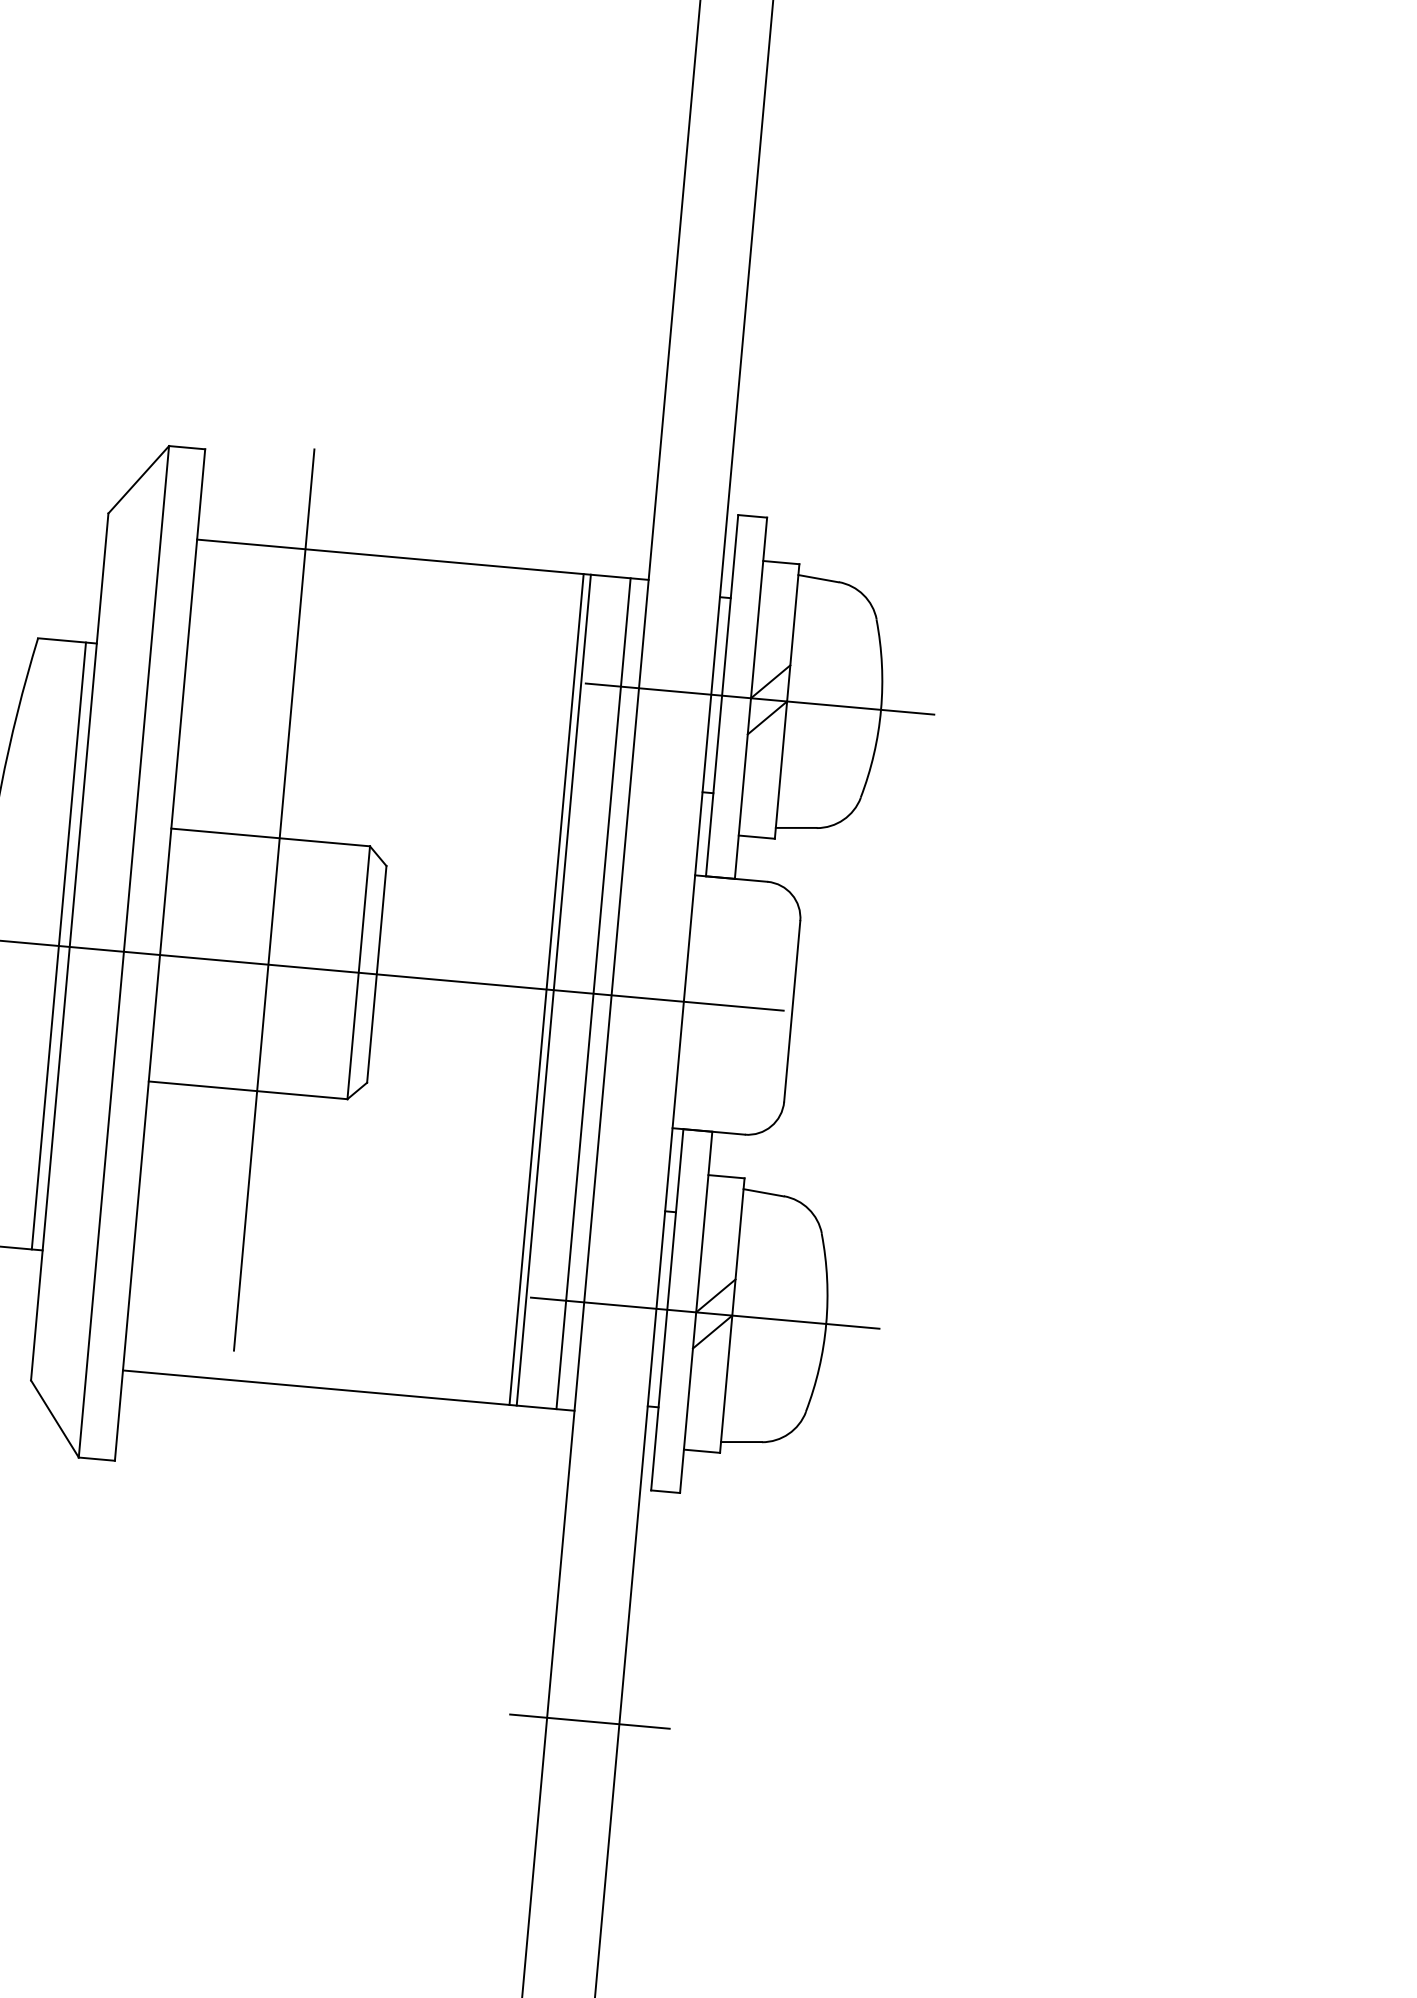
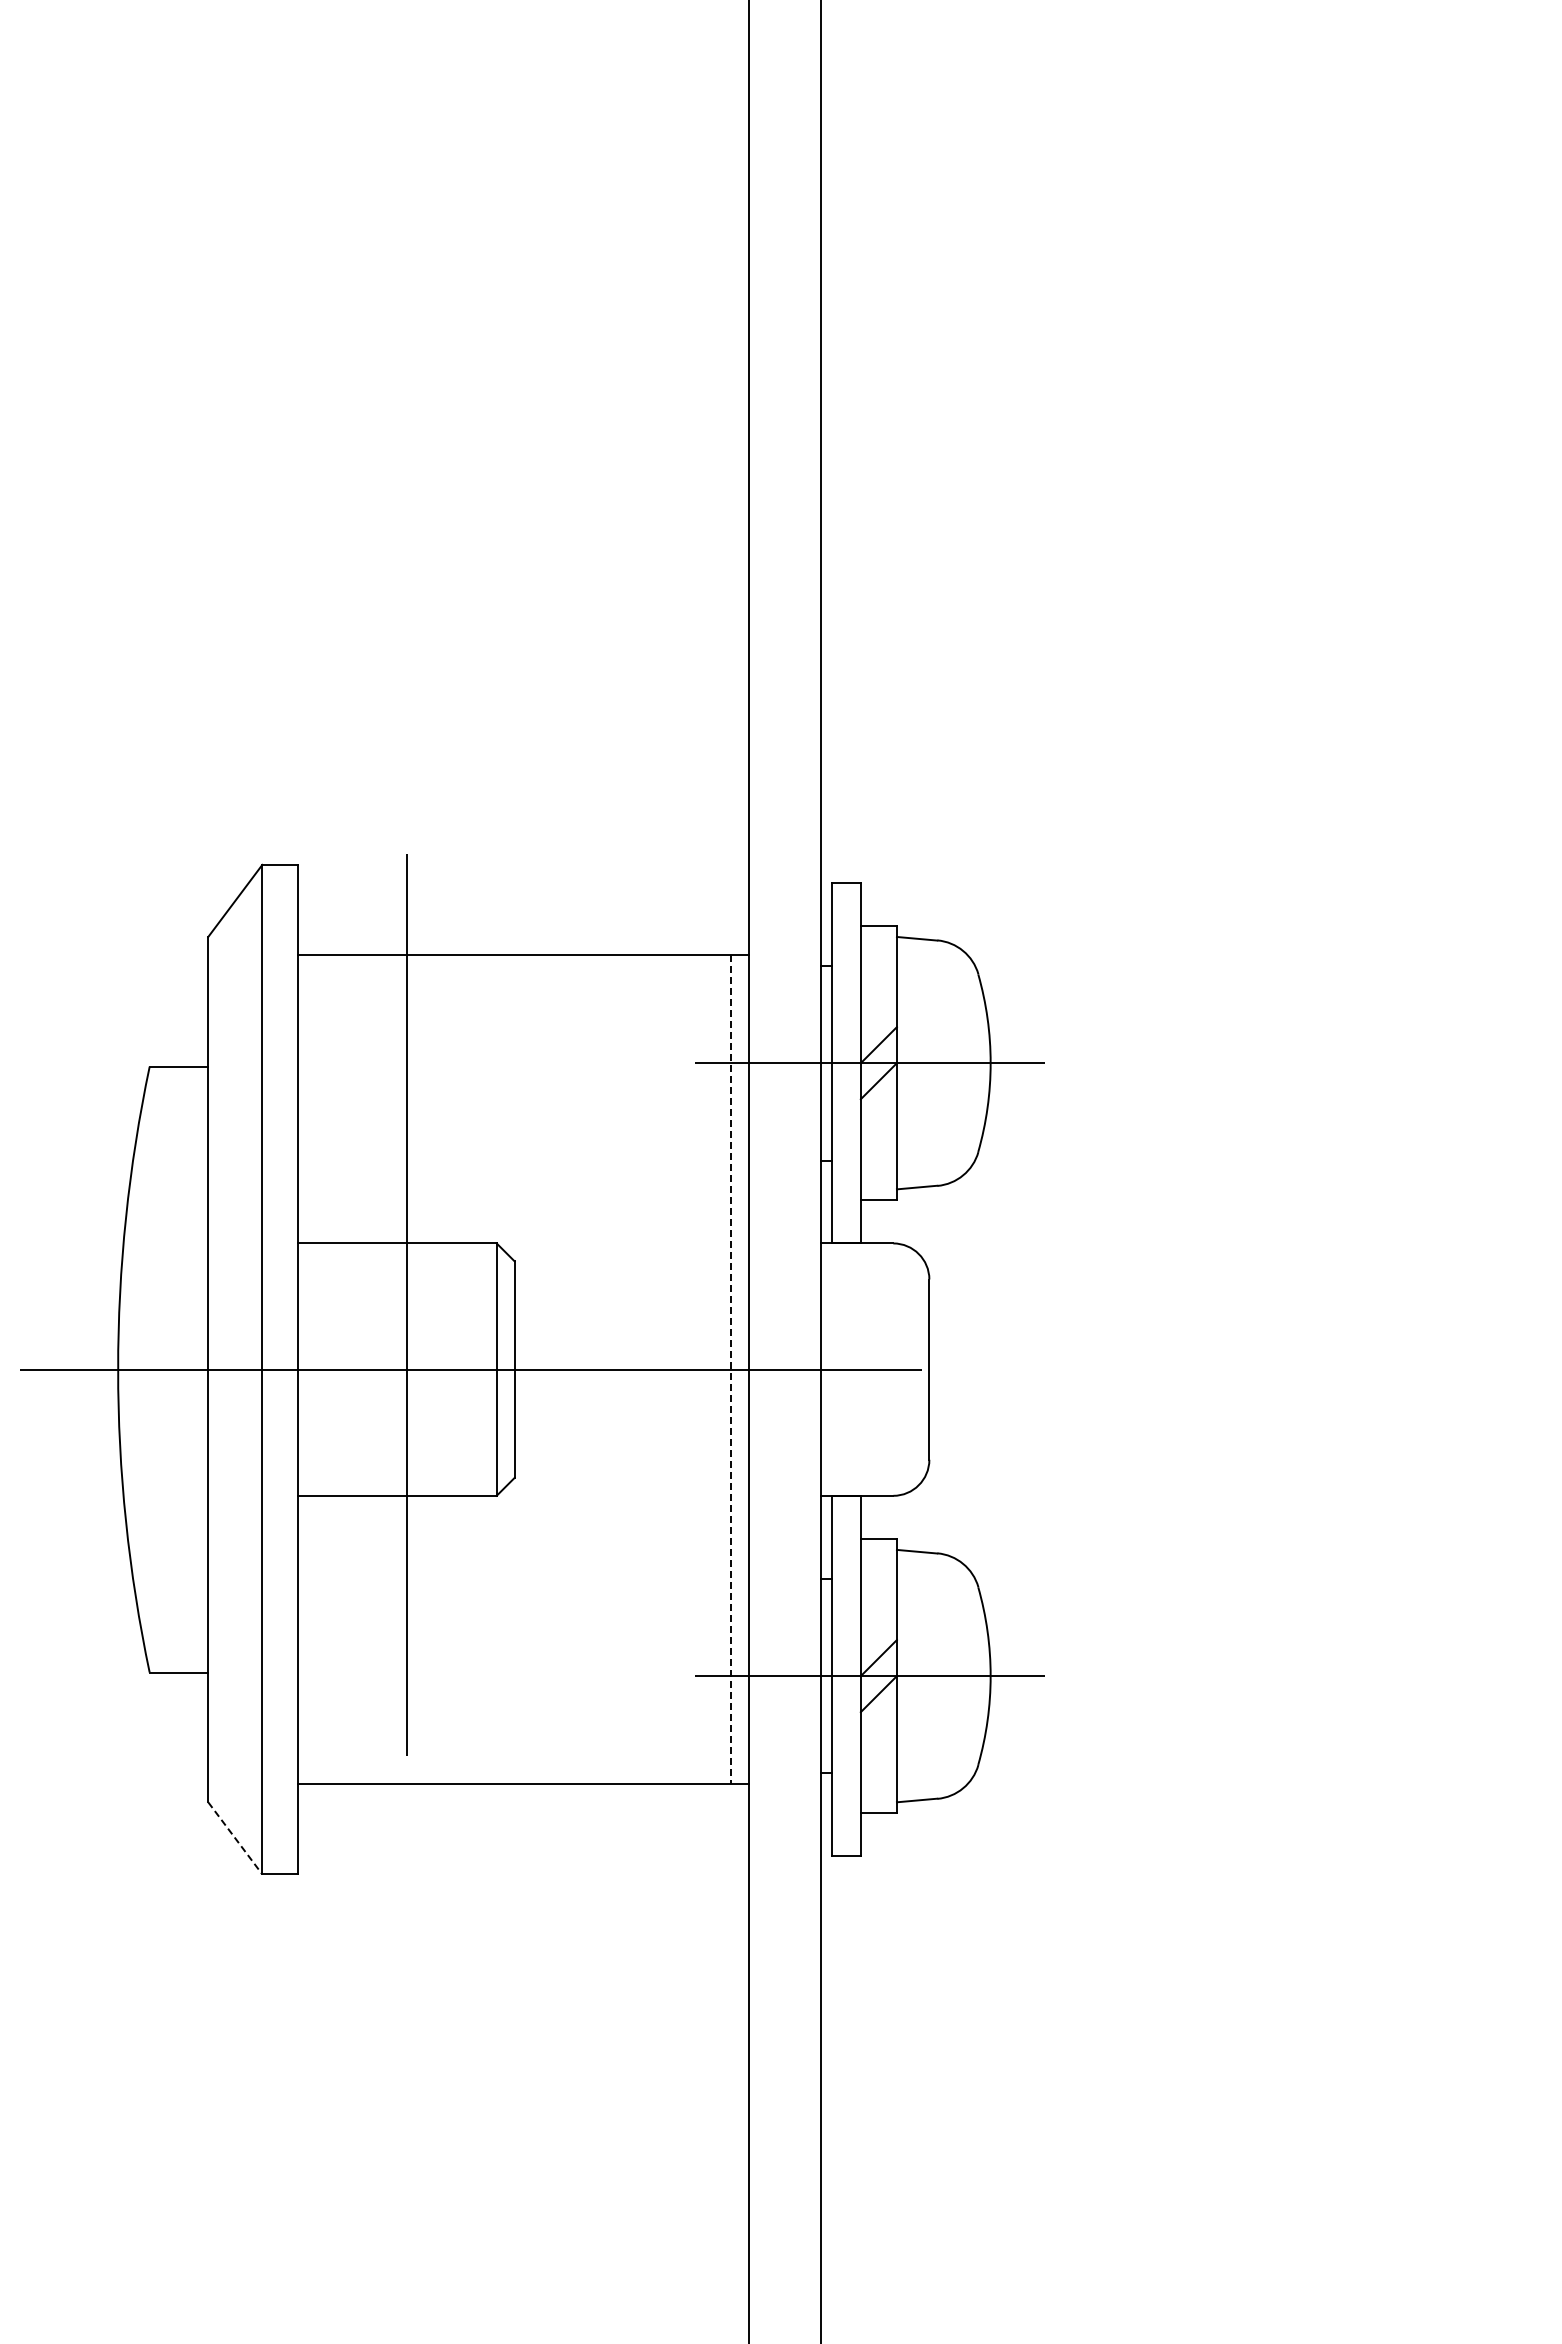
line: (58, 945) -> (197, 1369), removed
line: (546, 989) -> (684, 1369), removed
line: (553, 990) -> (691, 1369), removed
line: (593, 993) -> (731, 1369), solid -> dashed
line: (55, 1419) -> (235, 1838), solid -> dashed
line: (589, 1721) -> (791, 2090), removed

